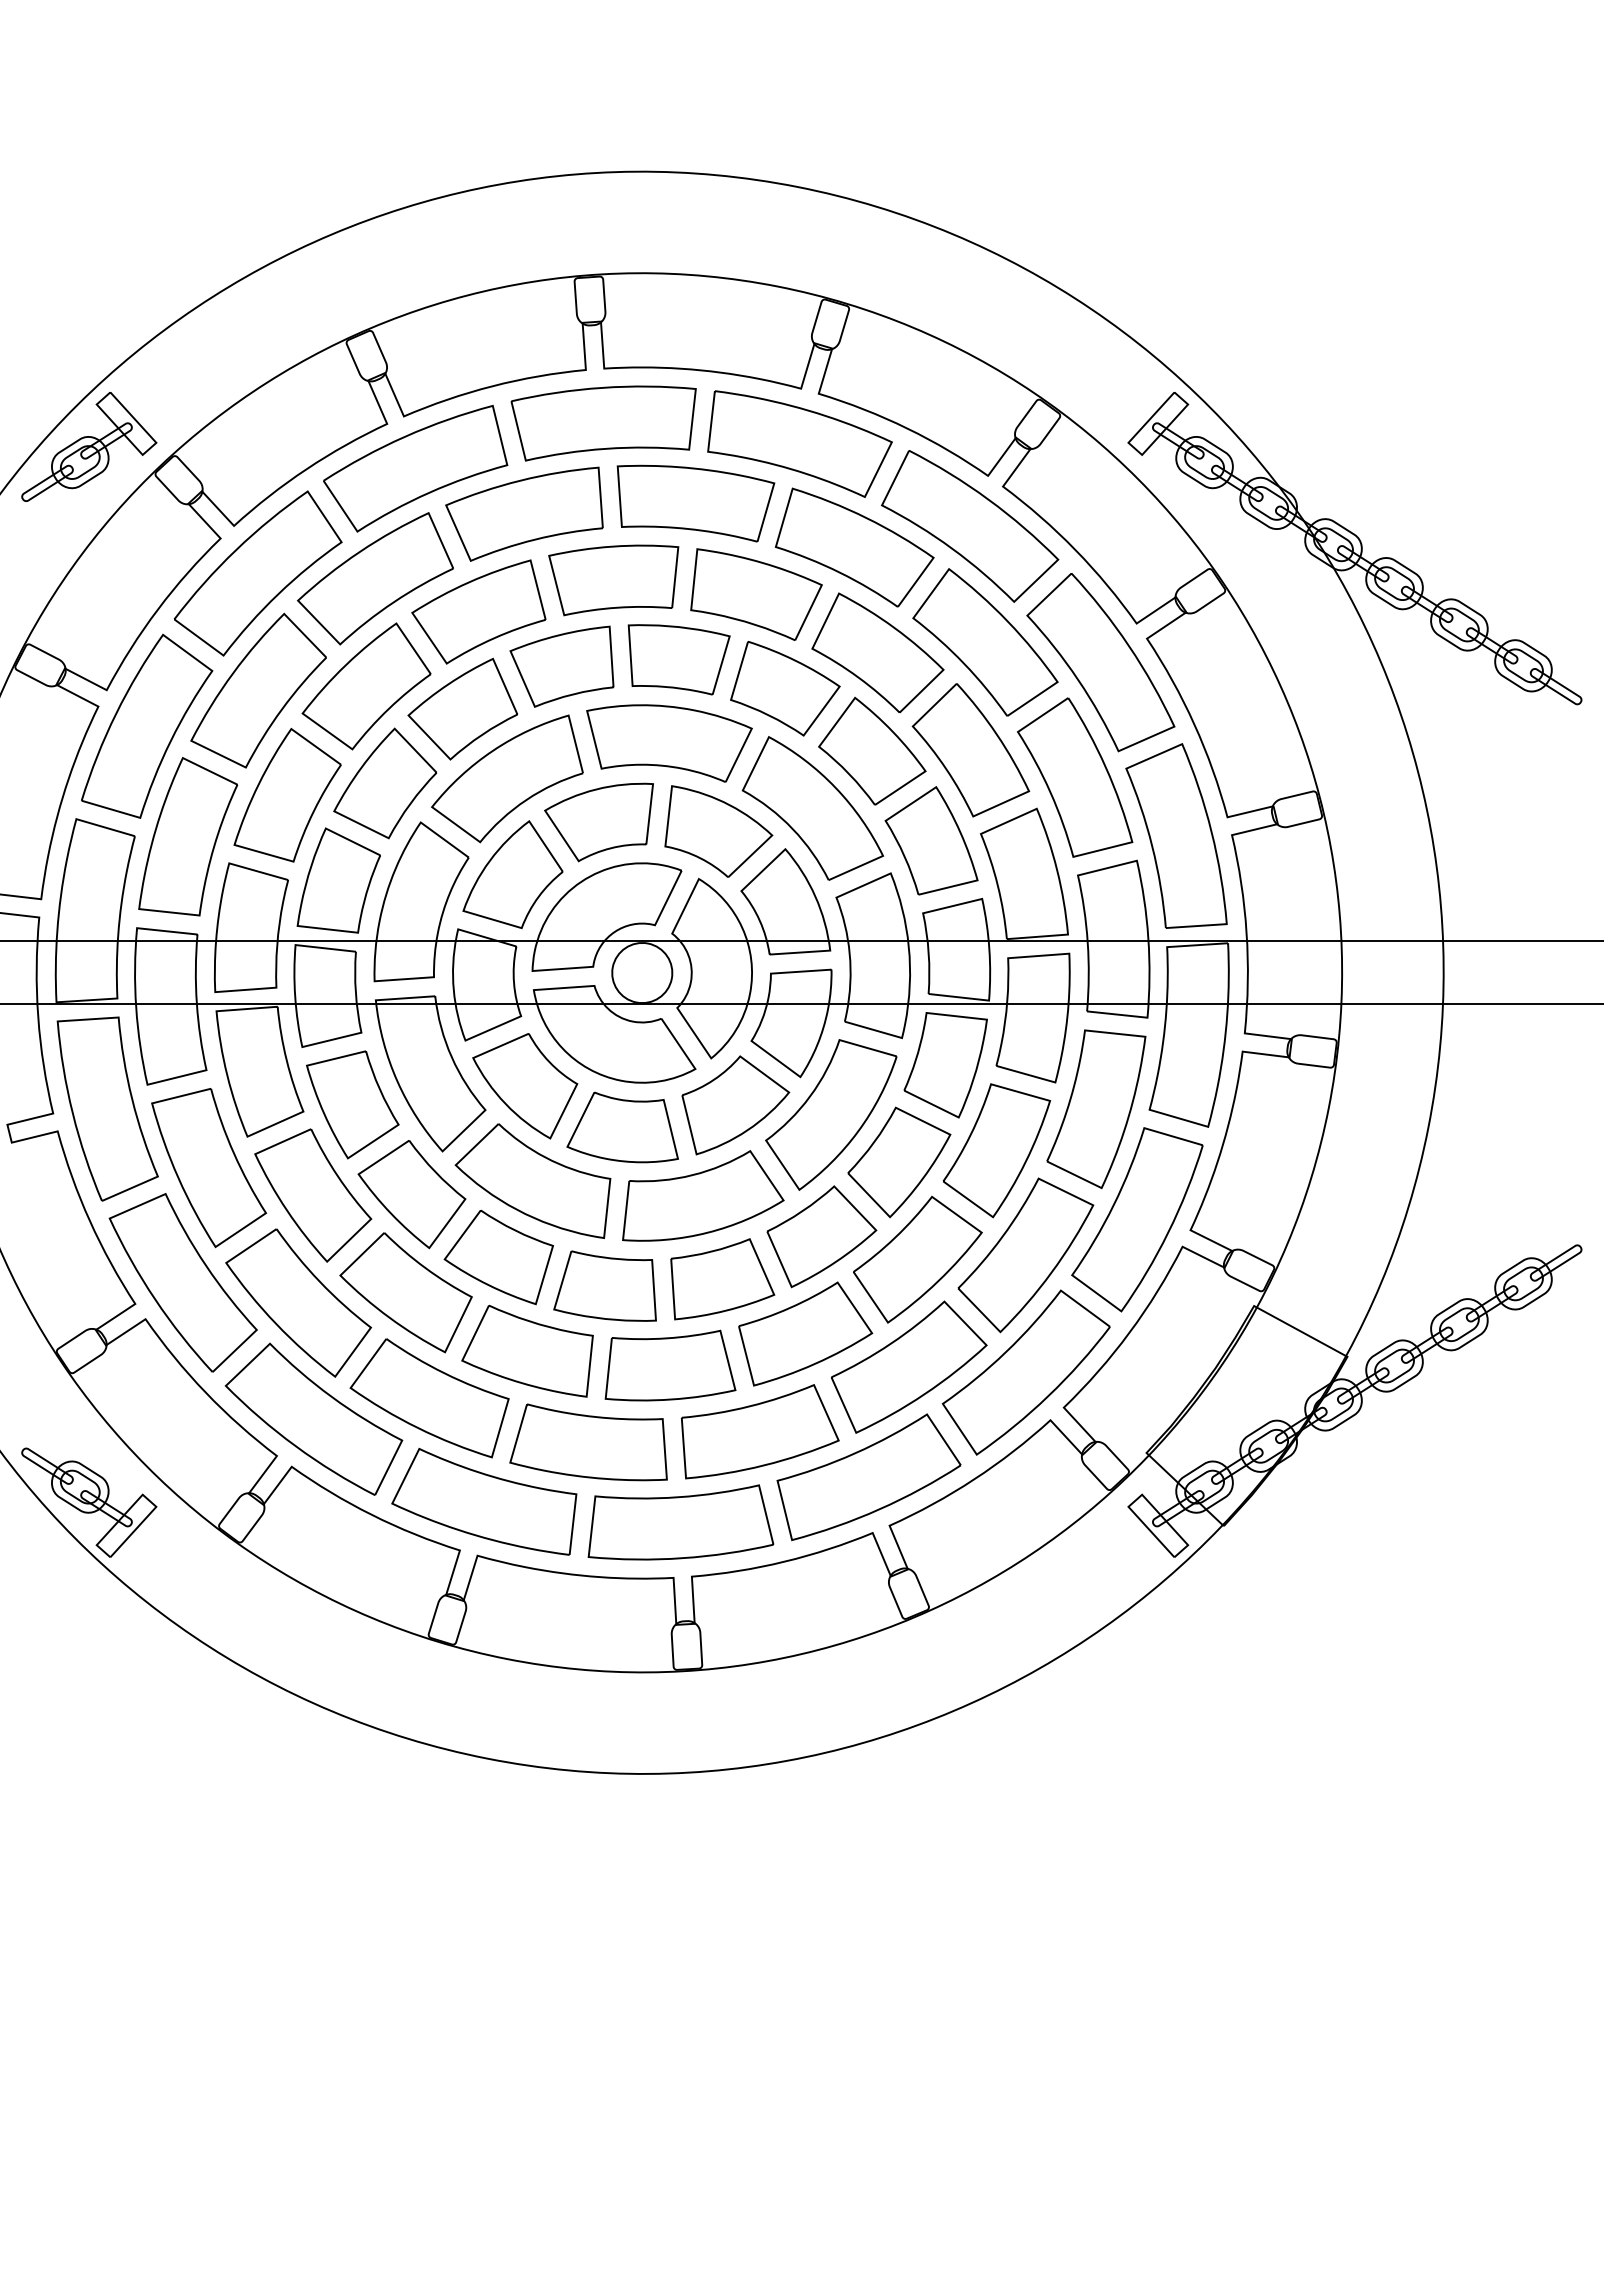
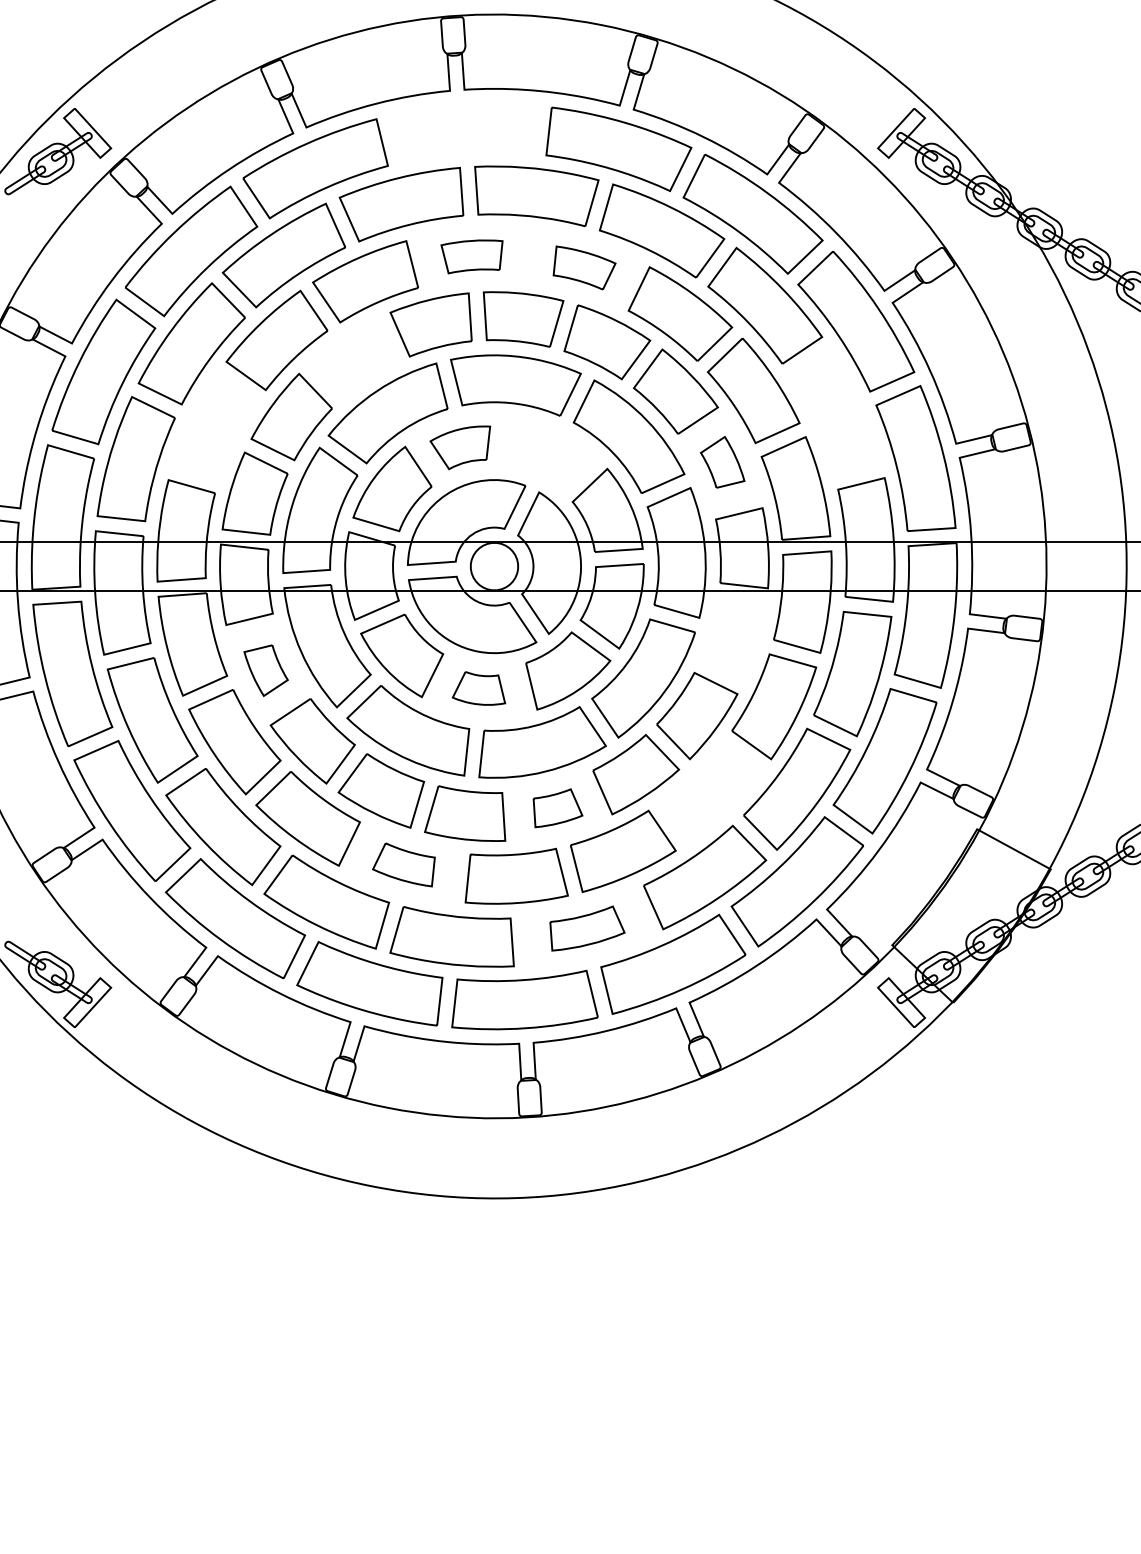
part: (603, 423) -> (463, 133), removed
part: (613, 580) -> (471, 256), size x0.6
part: (756, 594) -> (584, 267), size x0.6
part: (462, 708) -> (352, 357), removed
part: (1075, 777) -> (836, 412), removed
part: (287, 795) -> (214, 426), removed
part: (598, 822) -> (459, 447), size x0.7
part: (718, 831) -> (554, 454), removed
part: (931, 840) -> (722, 462), size x0.6
part: (945, 1065) -> (733, 639), removed
part: (352, 1104) -> (265, 670), size x0.6
part: (622, 1127) -> (478, 688), size x0.6
part: (917, 1259) -> (711, 792), removed
part: (722, 1279) -> (557, 808), size x0.6
part: (527, 1350) -> (403, 864), size x0.6
part: (759, 1431) -> (586, 928), size x0.6

